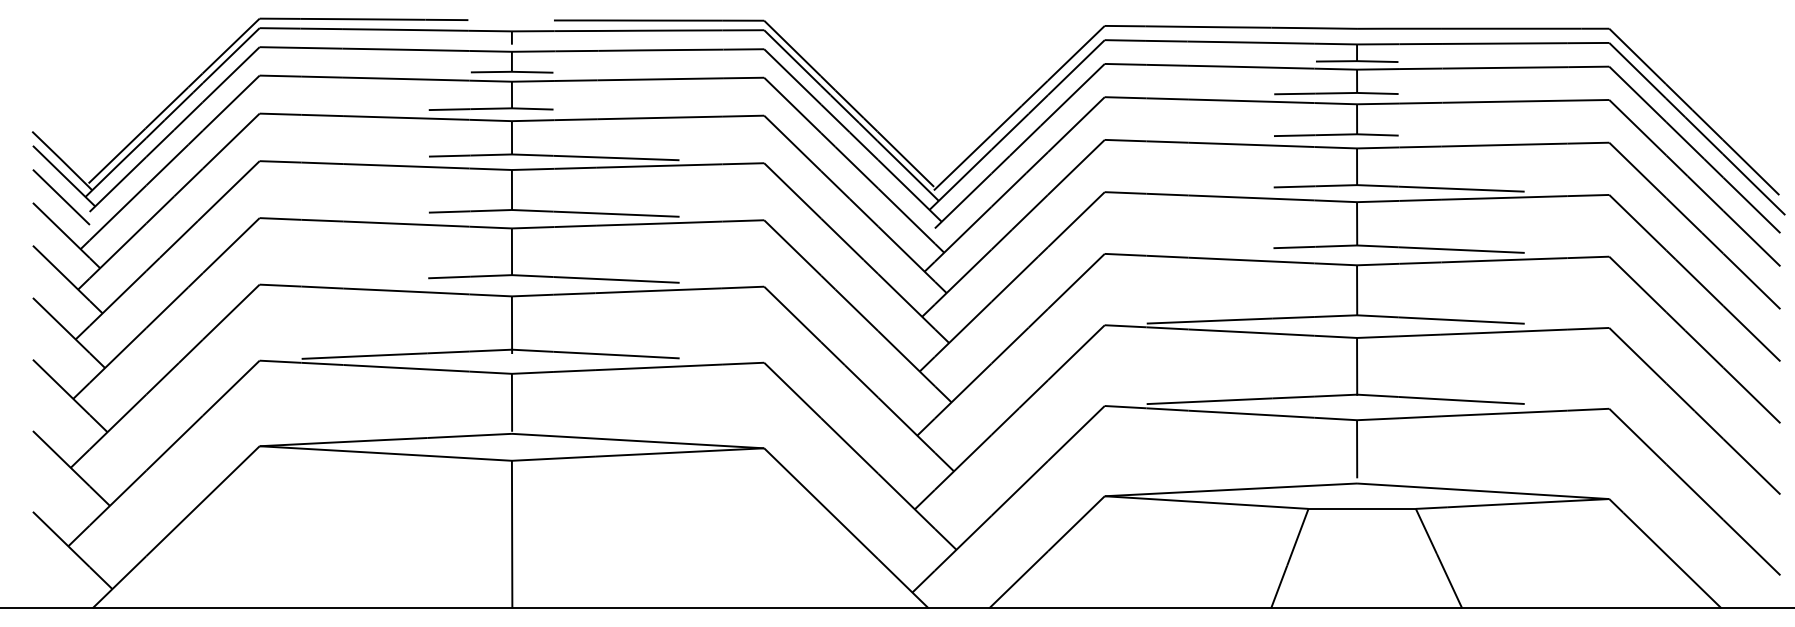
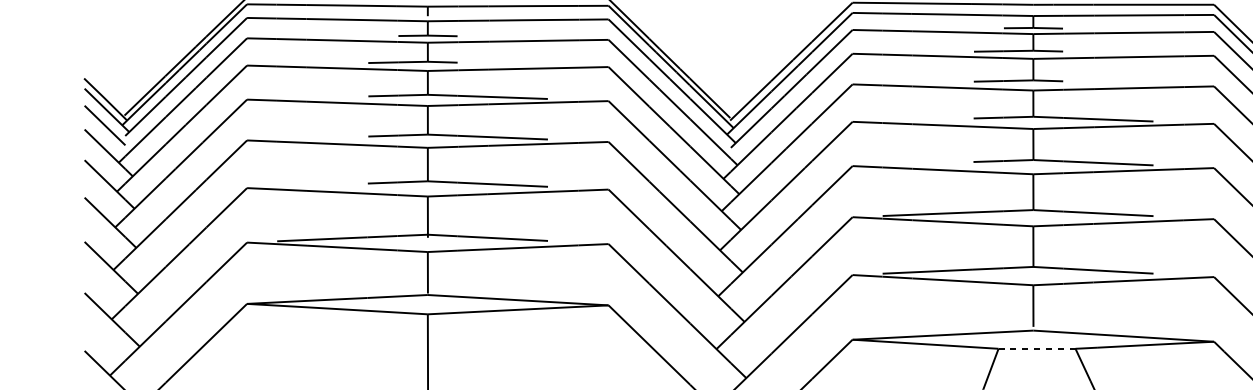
line: (1362, 508) -> (1037, 348), solid -> dashed

